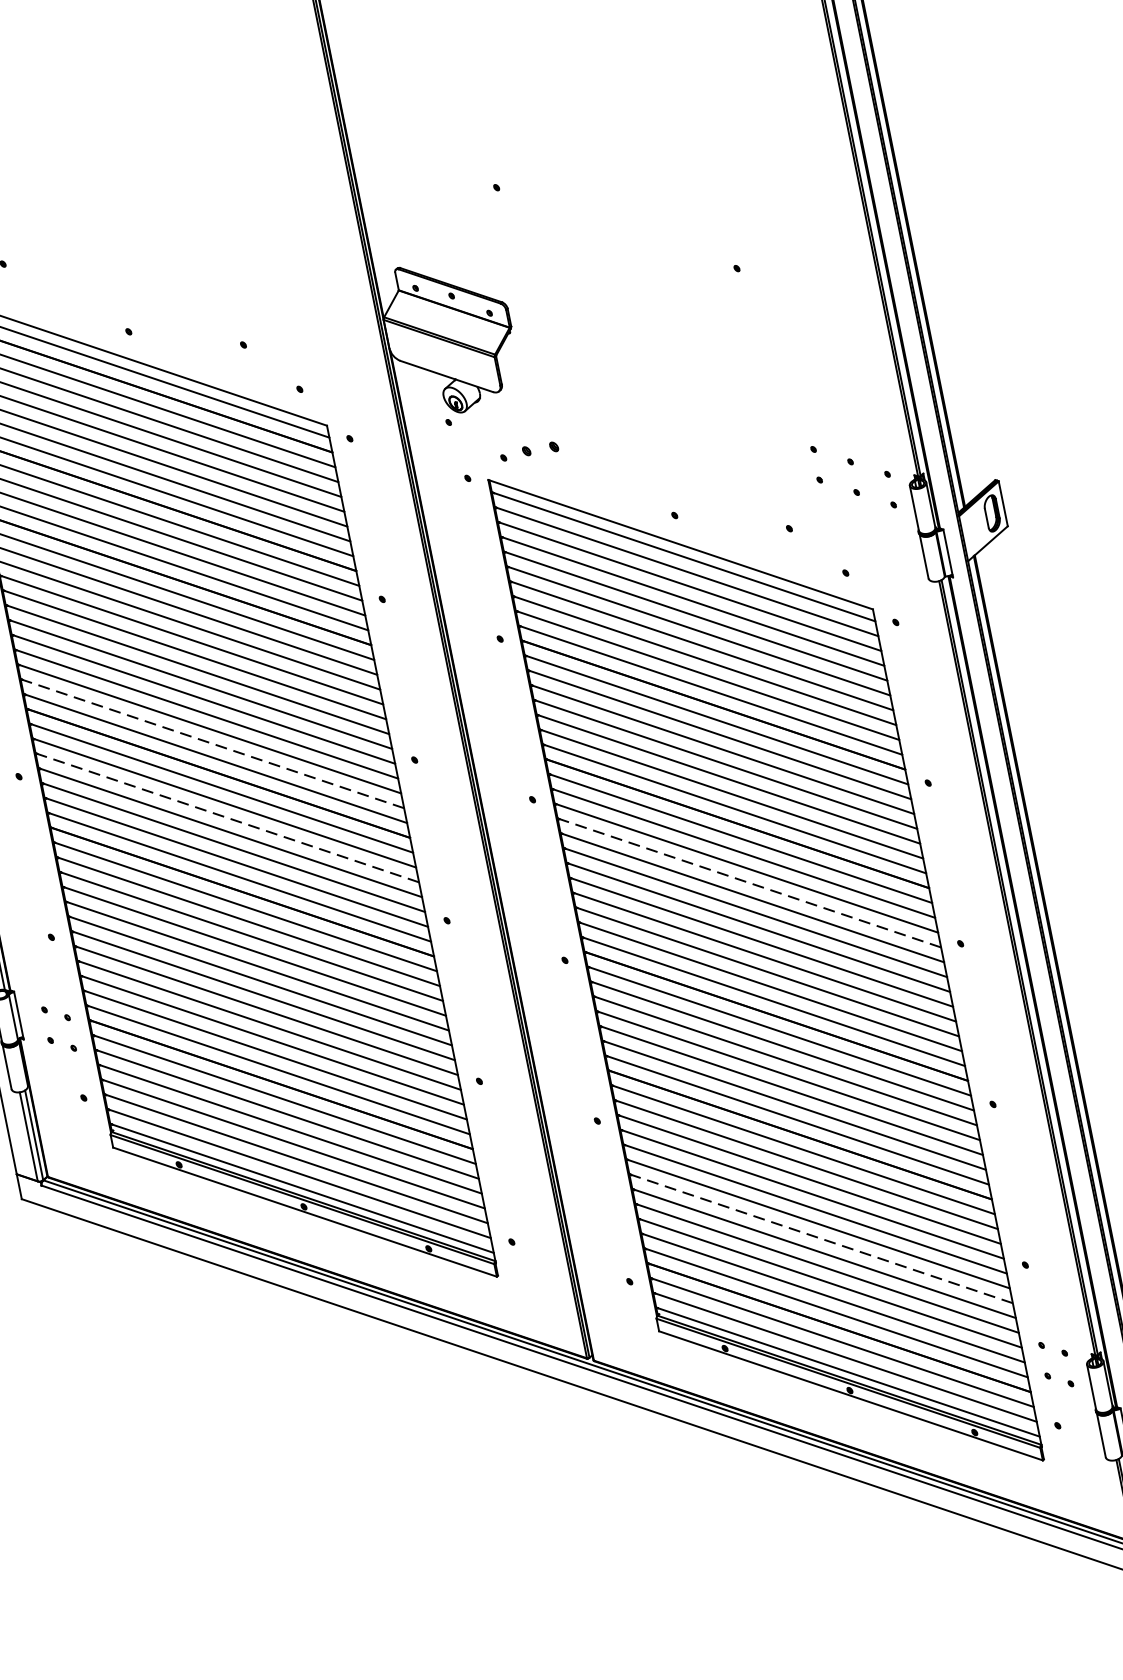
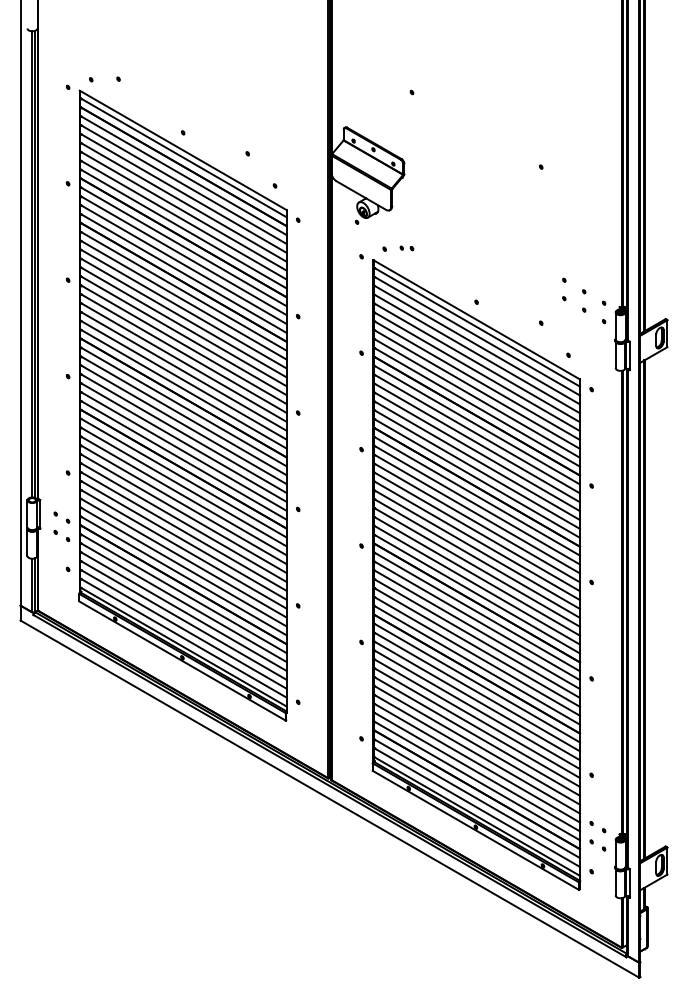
part: (539, 449) -> (406, 248), size x0.62
line: (212, 742) -> (183, 379), dashed -> solid
line: (227, 817) -> (183, 424), dashed -> solid
line: (748, 882) -> (476, 522), dashed -> solid
line: (820, 1239) -> (476, 736), dashed -> solid

